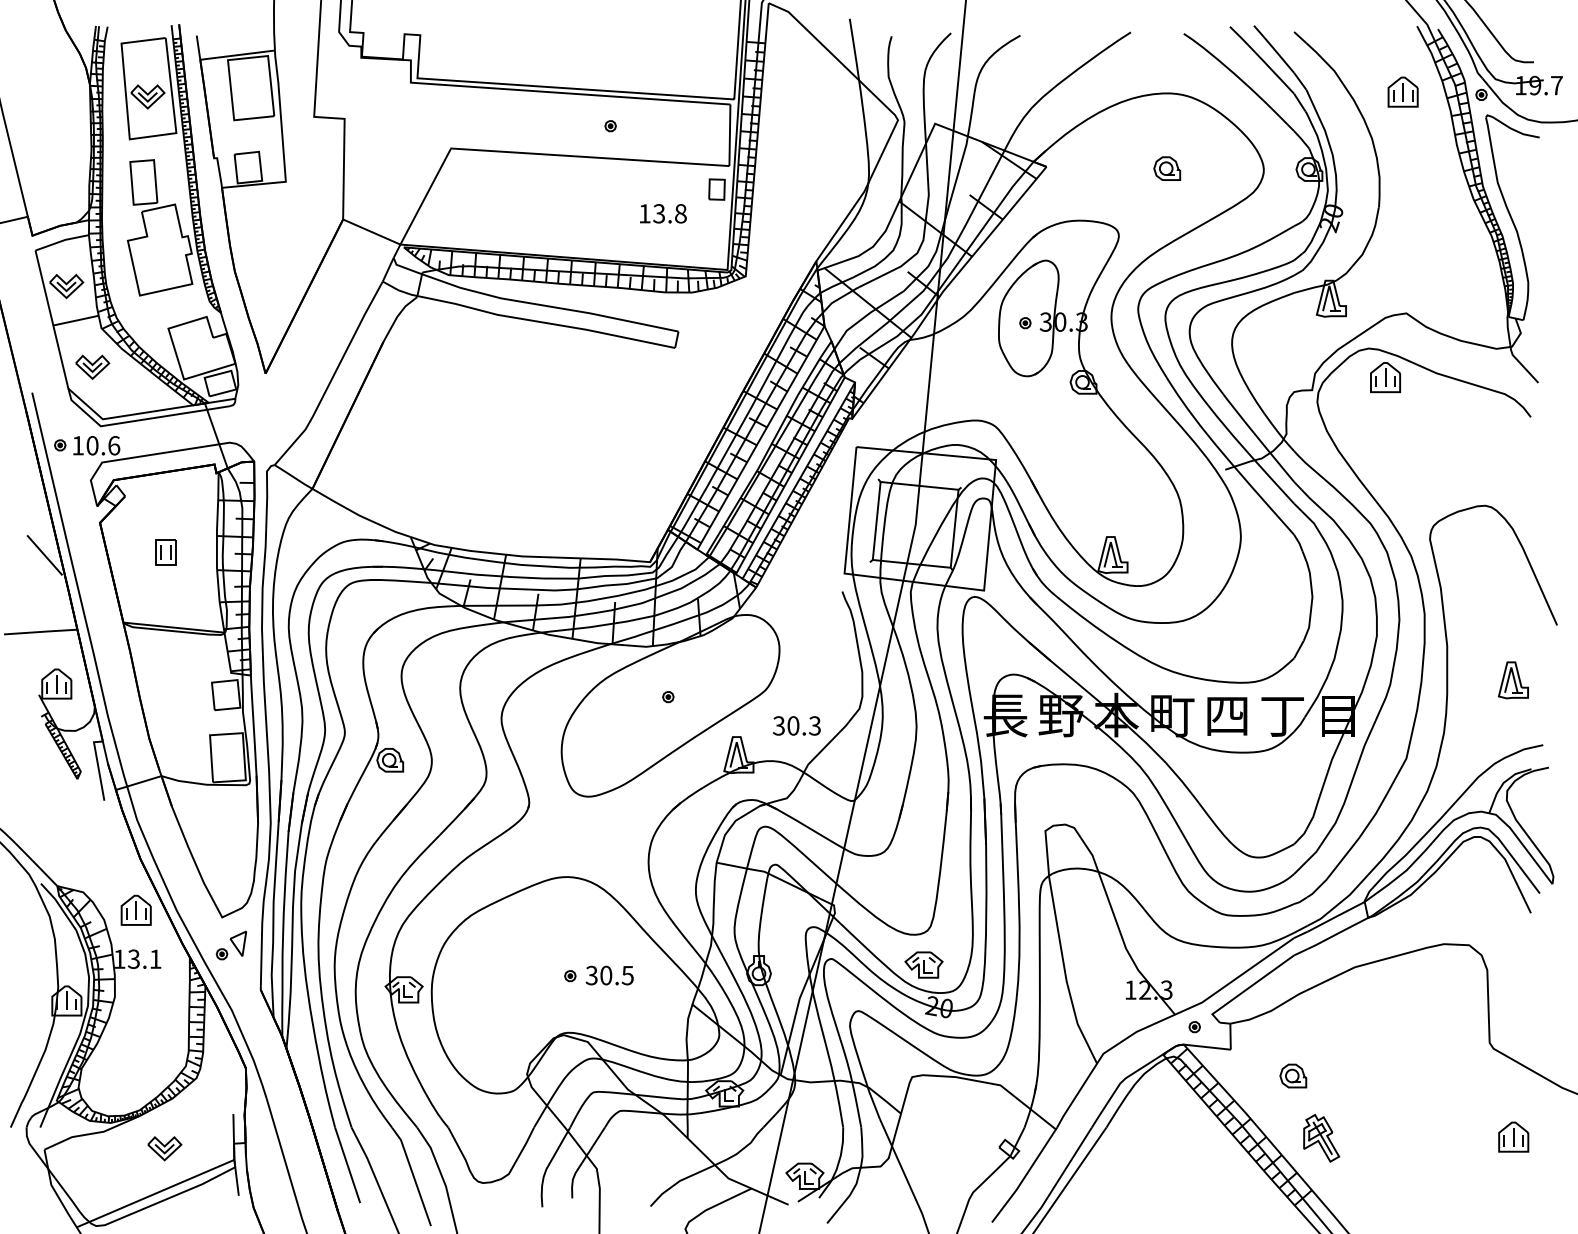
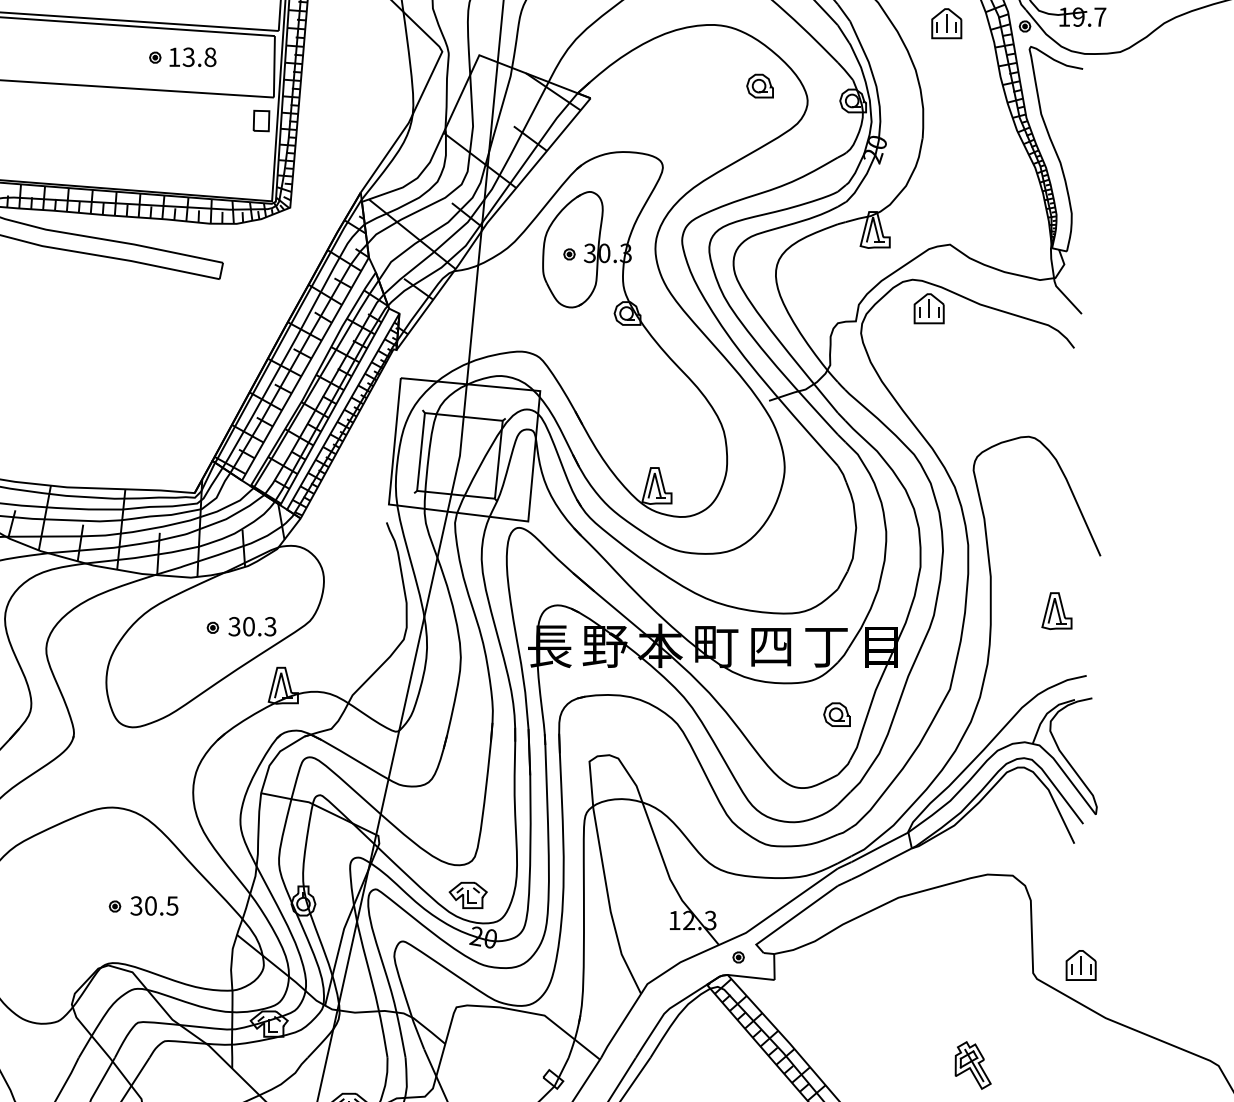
part: (1167, 168) -> (760, 85), moved
text: (663, 213) -> (193, 57), moved
text: (796, 725) -> (252, 626), moved
part: (1293, 1075) -> (837, 714), moved
part: (1513, 1136) -> (1080, 964), moved
part: (1321, 1137) -> (973, 1064), moved

